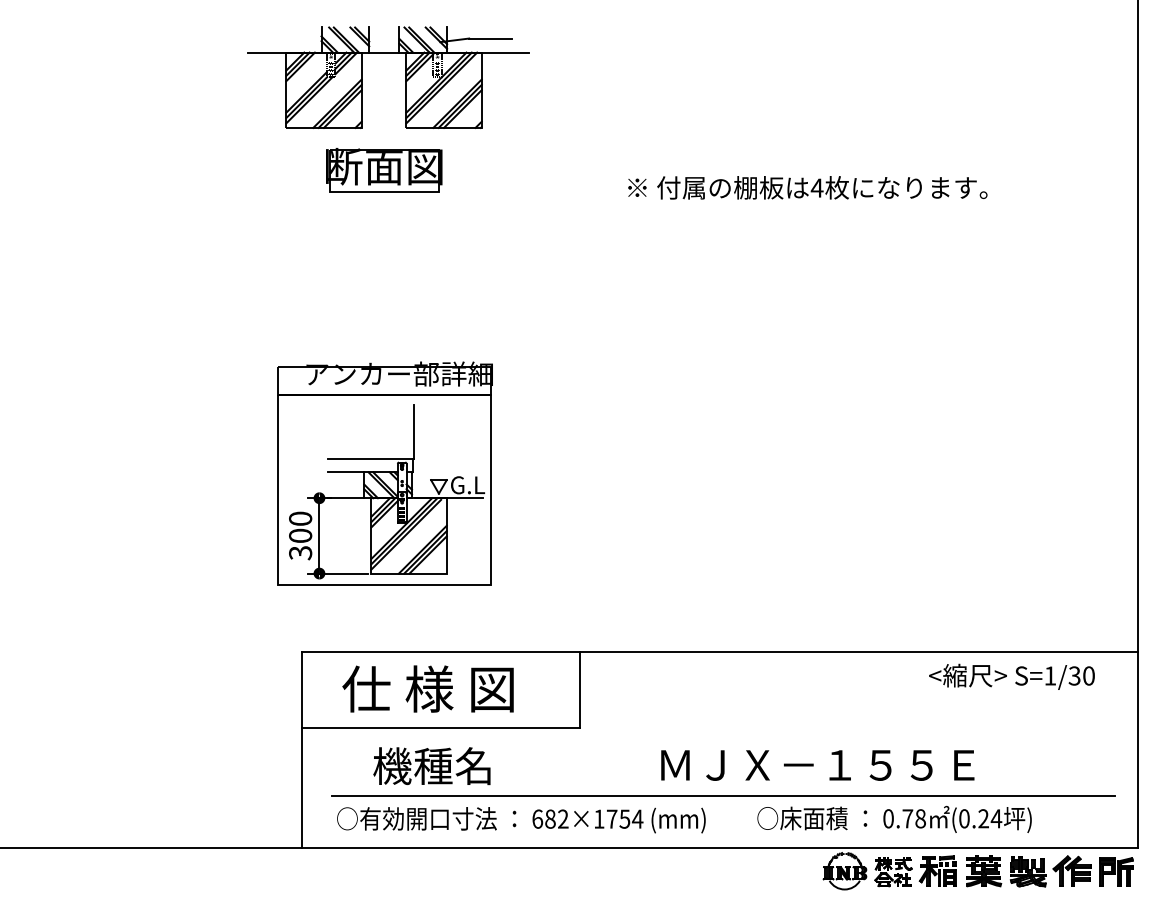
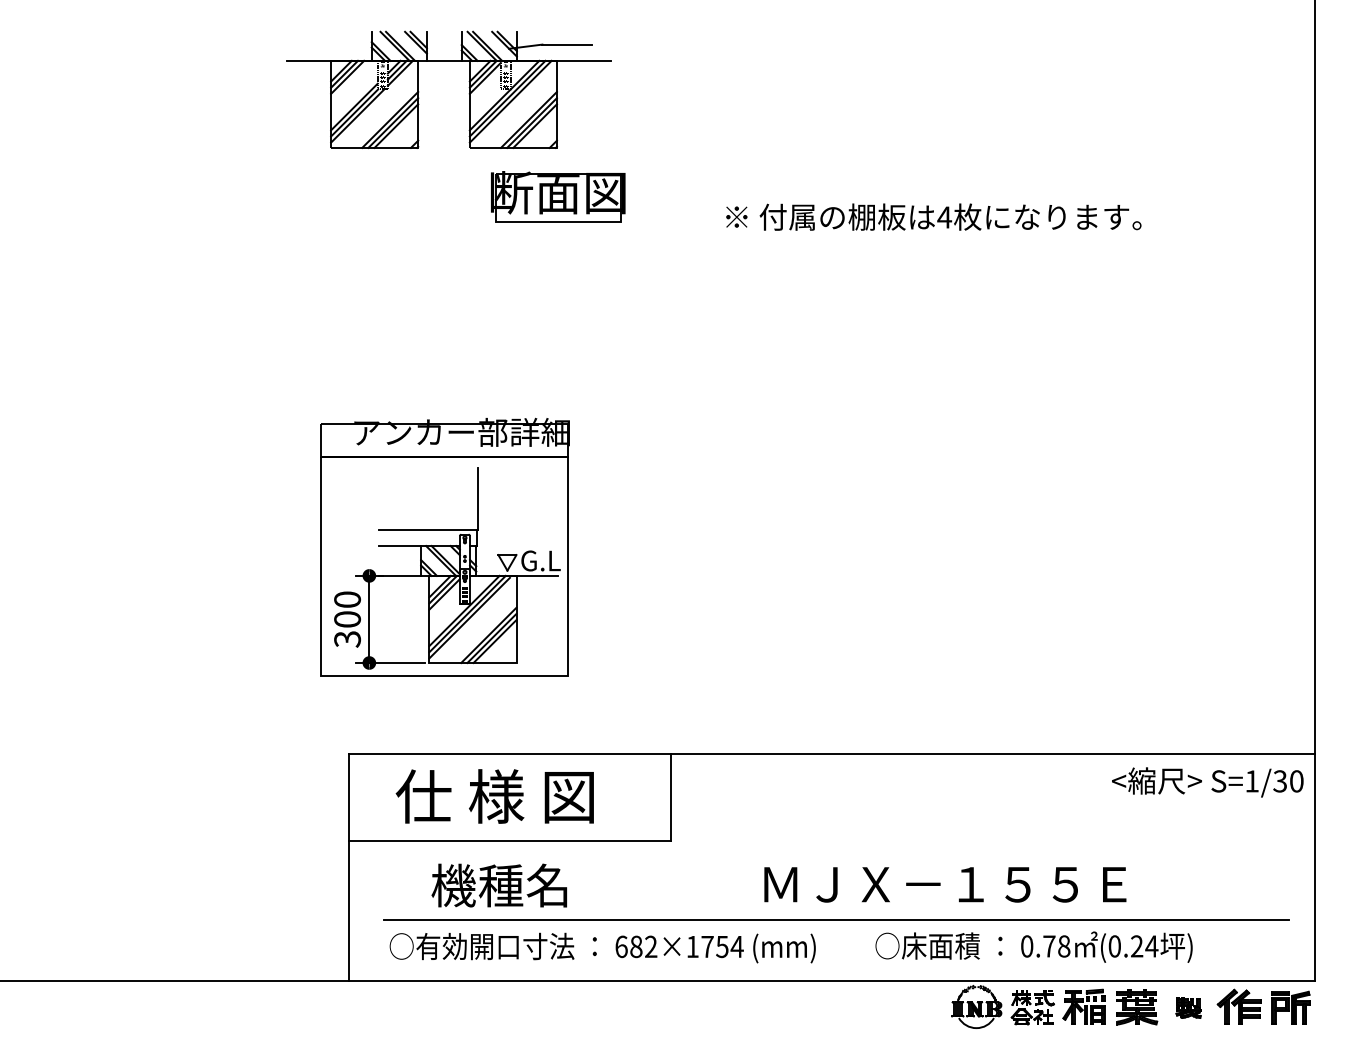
part: (384, 169) -> (558, 196), moved
text: (1011, 676) -> (1207, 782), moved
part: (1028, 871) -> (1188, 1007), size x0.6

